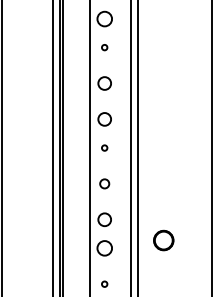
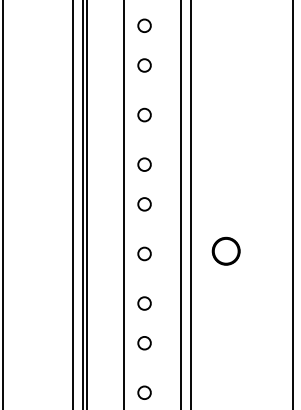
circle: (104, 18) -> (144, 25), size x0.62
circle: (104, 47) -> (144, 65), size x1.67
circle: (104, 83) -> (144, 114), size x0.71
circle: (104, 119) -> (144, 164), size x0.71
circle: (104, 148) -> (144, 204), size x1.67
circle: (104, 219) -> (144, 303), size x0.71
part: (163, 239) -> (225, 250), moved
circle: (104, 248) -> (144, 343), size x0.62
circle: (104, 284) -> (144, 392), size x1.67

